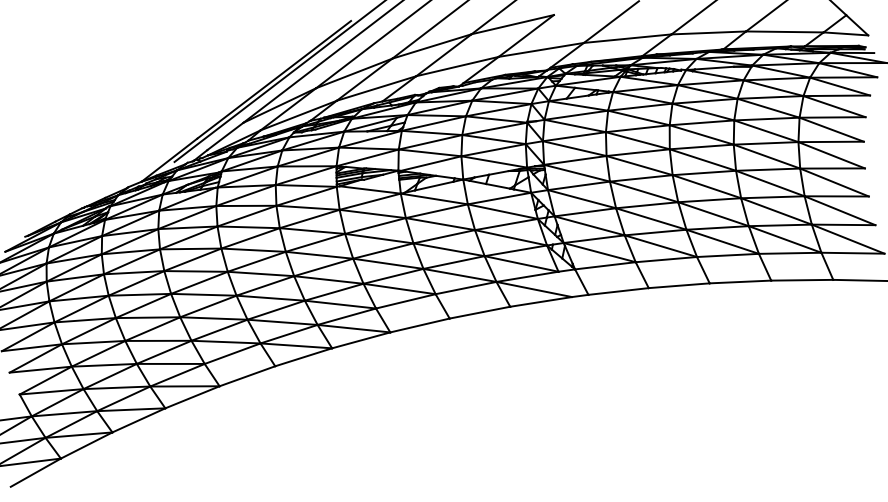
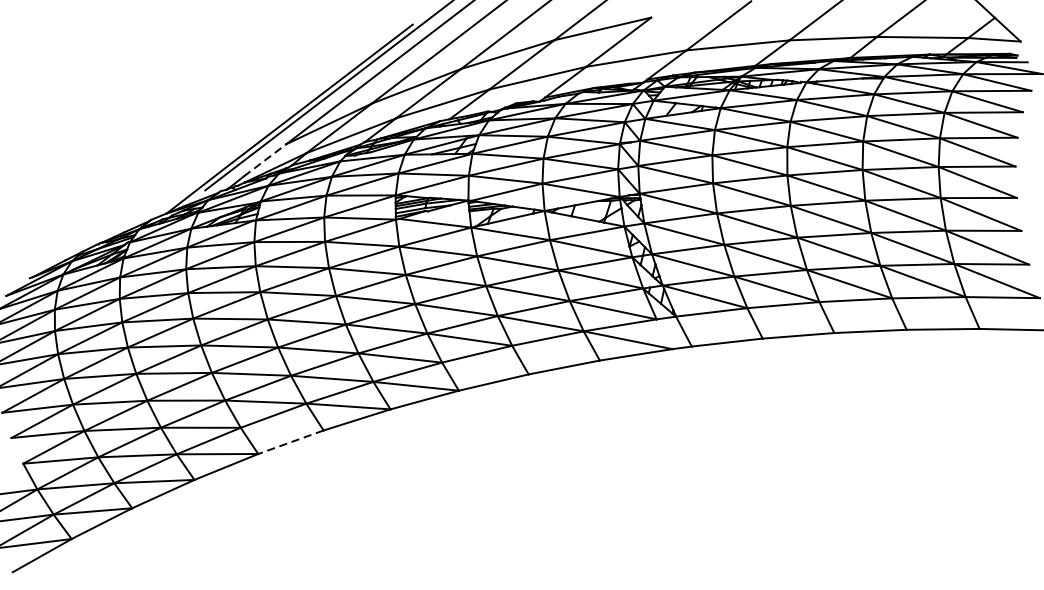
line: (225, 136) -> (265, 160), solid -> dashed
line: (247, 376) -> (291, 442), solid -> dashed

